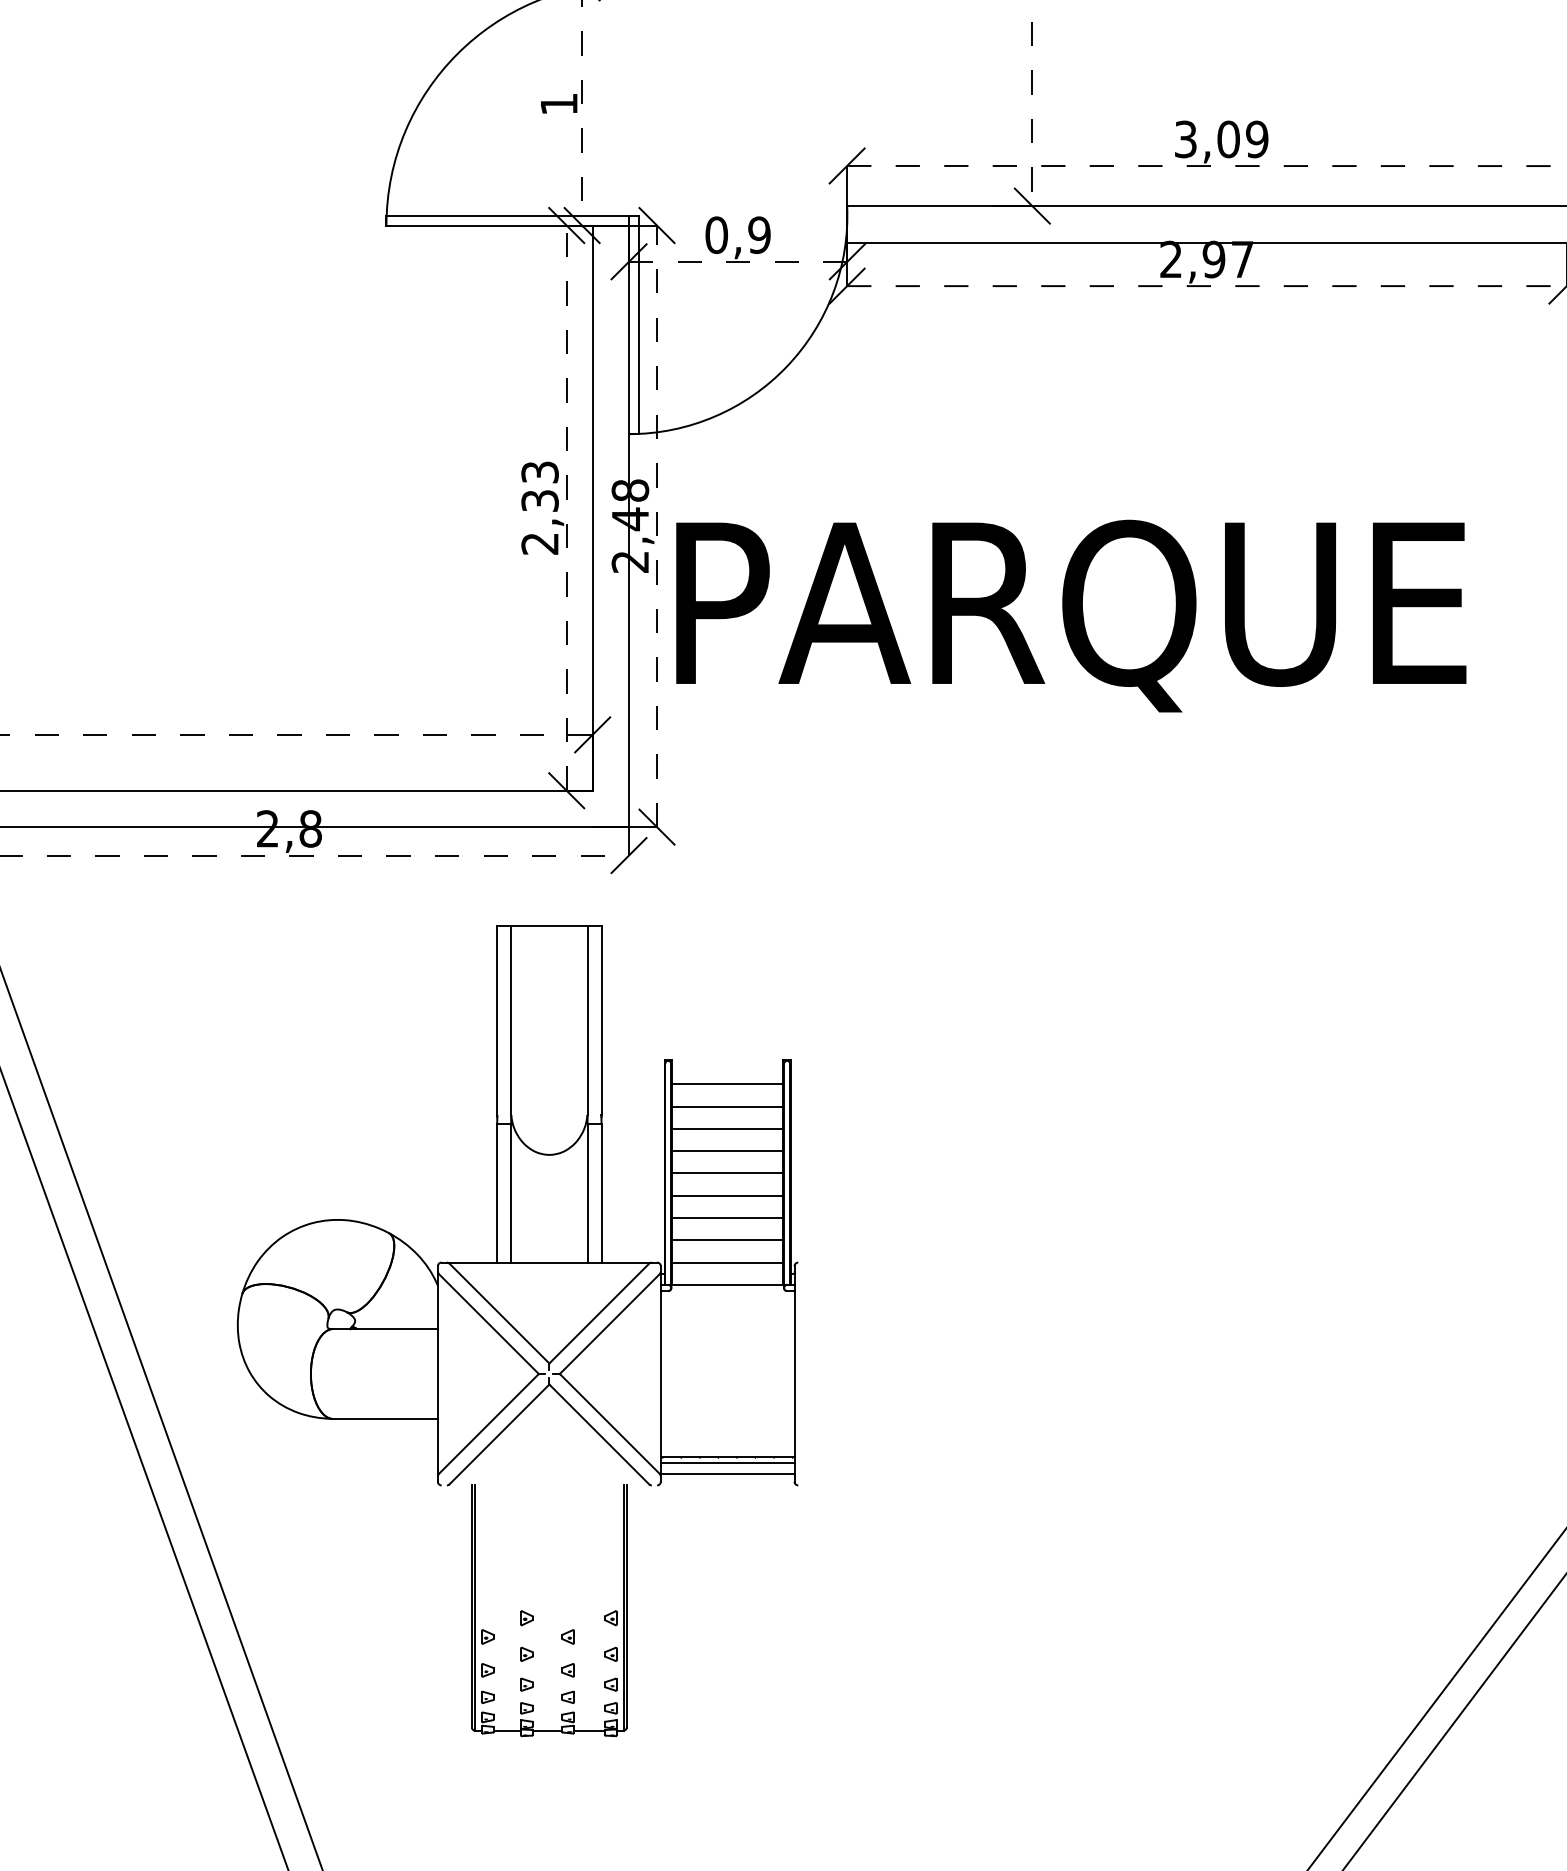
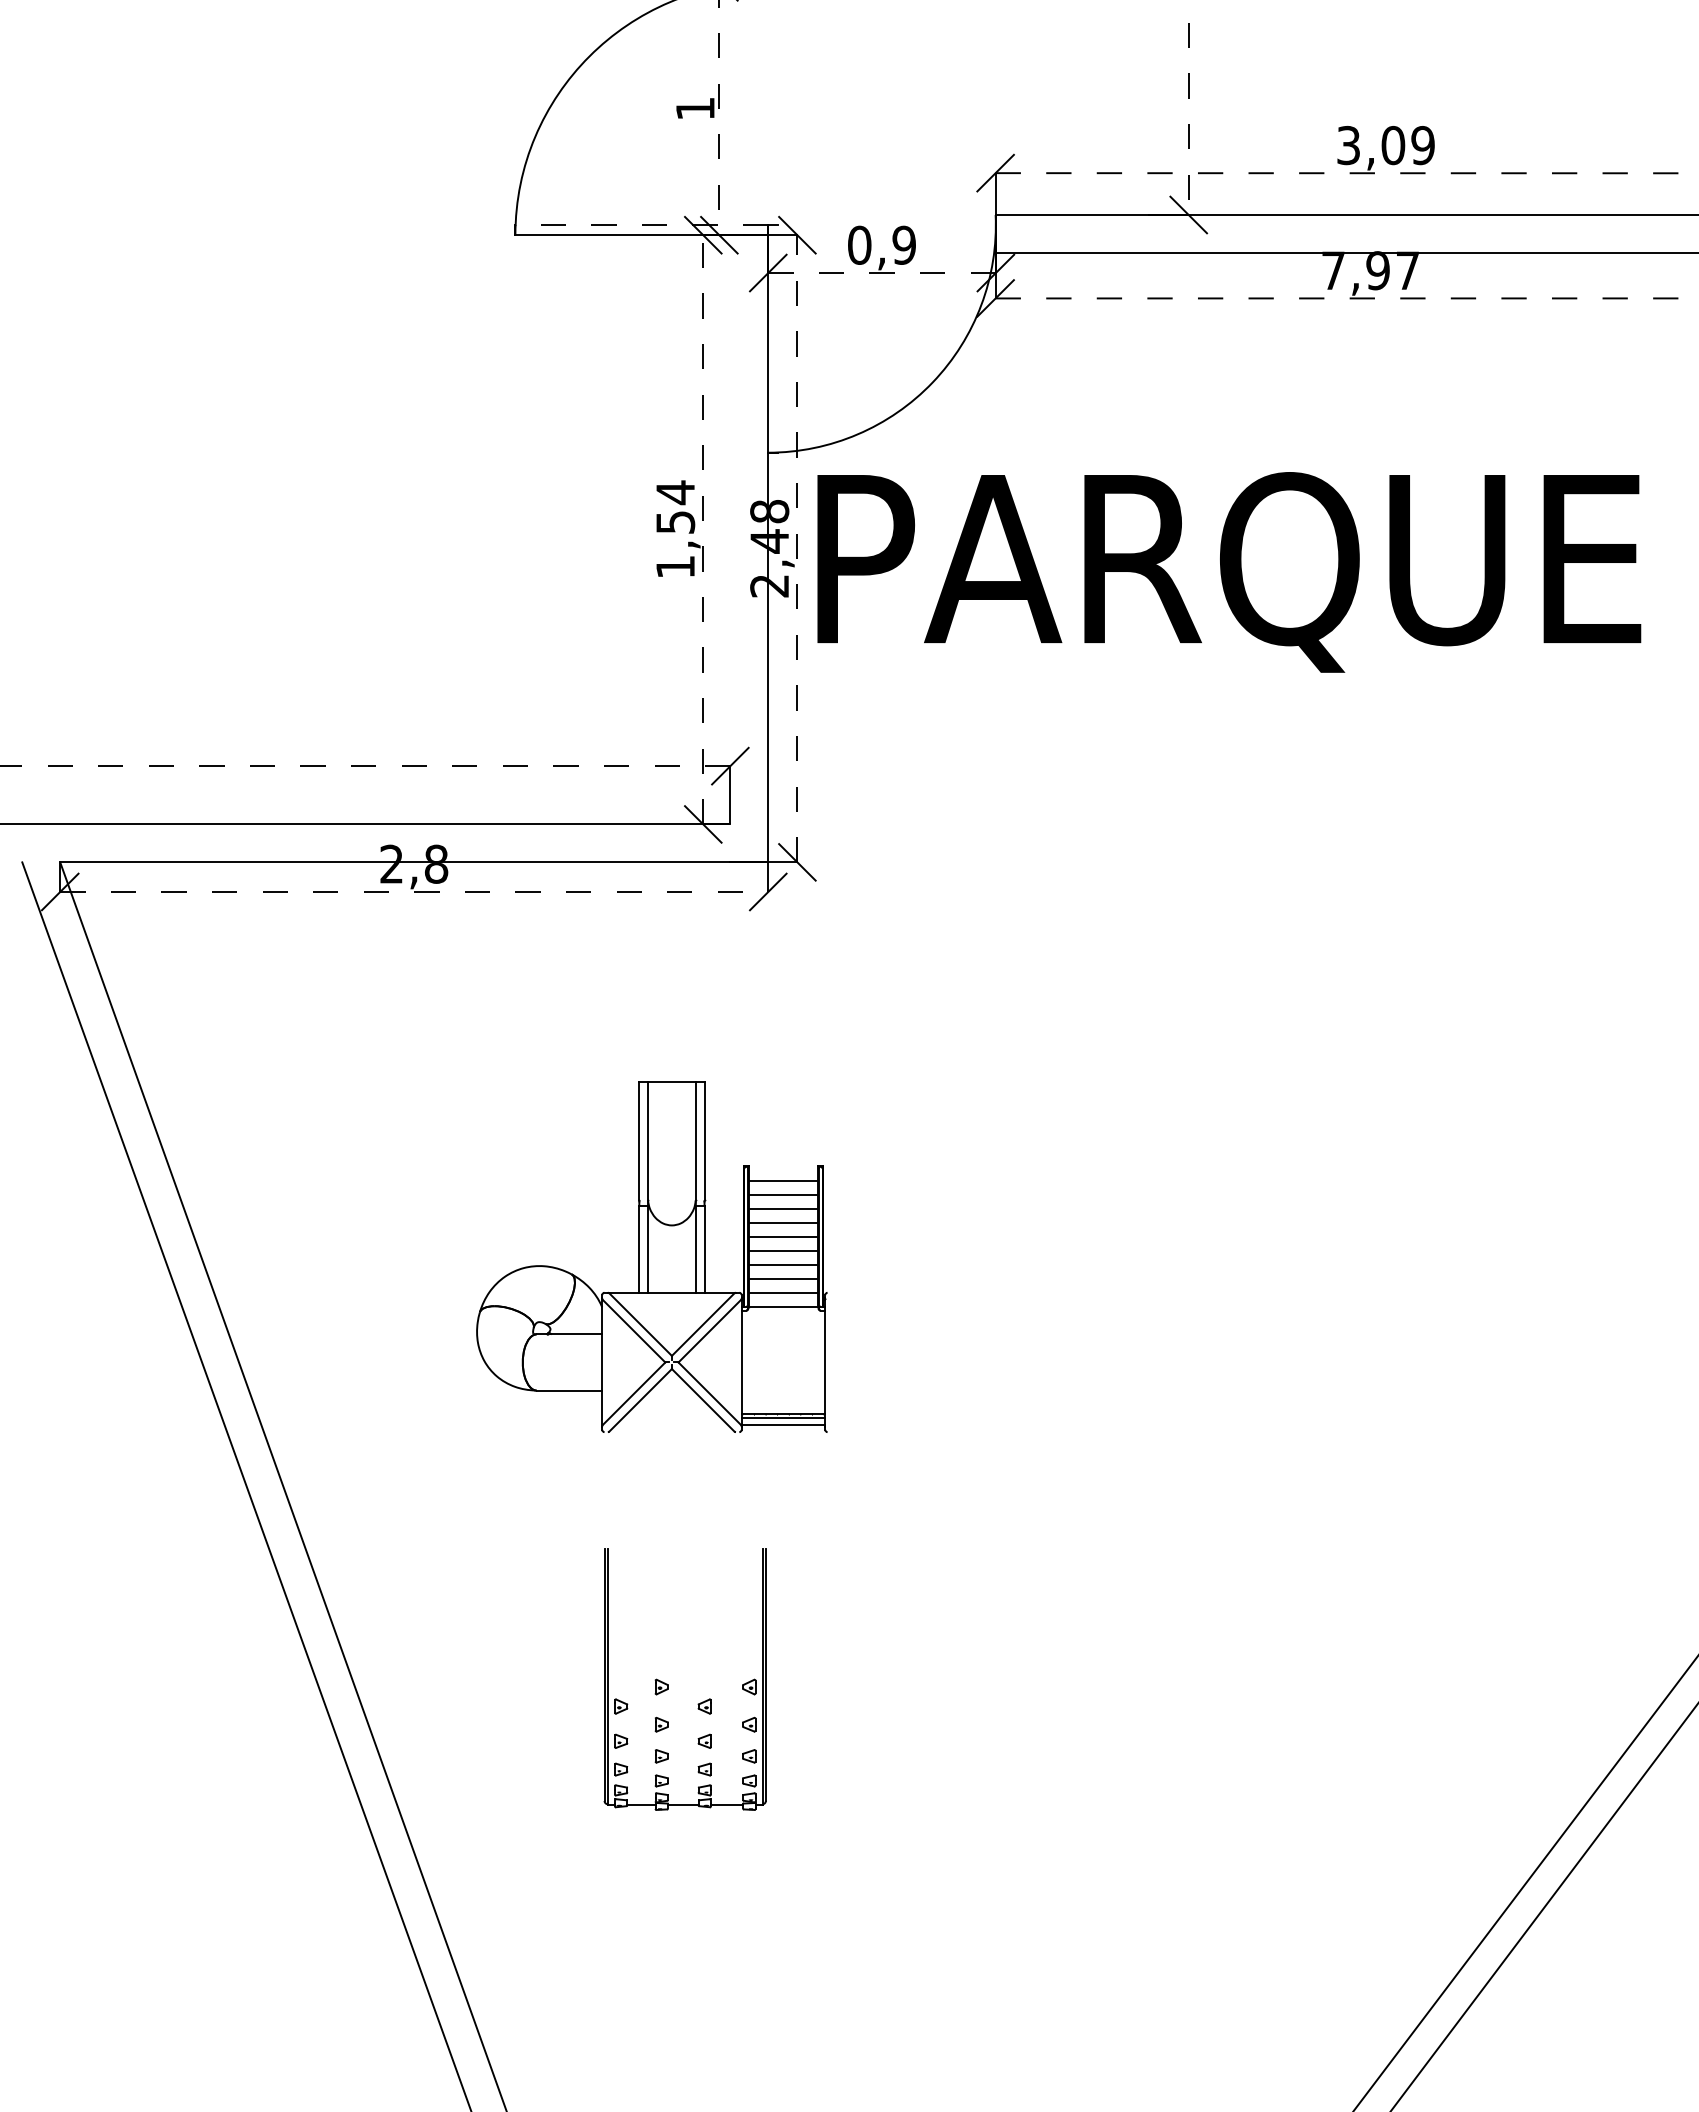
line: (507, 216) -> (641, 225), solid -> dashed
text: (1171, 259) -> (1333, 270), 2,97 -> 7,97
line: (638, 324) -> (778, 338), removed
text: (540, 507) -> (675, 529), 2,33 -> 1,54
line: (592, 507) -> (730, 529), removed
text: (1071, 616) -> (1229, 572), moved
part: (517, 1206) -> (651, 1257), size x0.6

